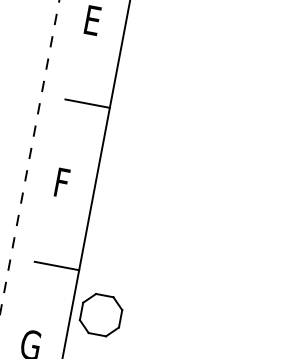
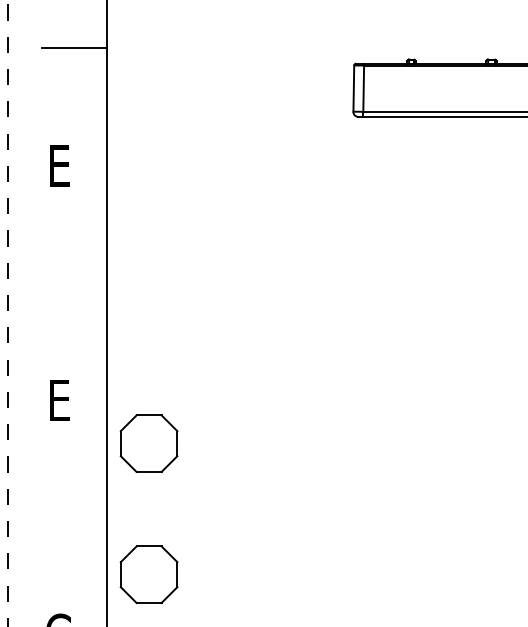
line: (87, 103) -> (74, 283), removed
text: (61, 182) -> (59, 400), F -> E
part: (117, 224) -> (148, 443), added
line: (56, 265) -> (74, 517), removed

